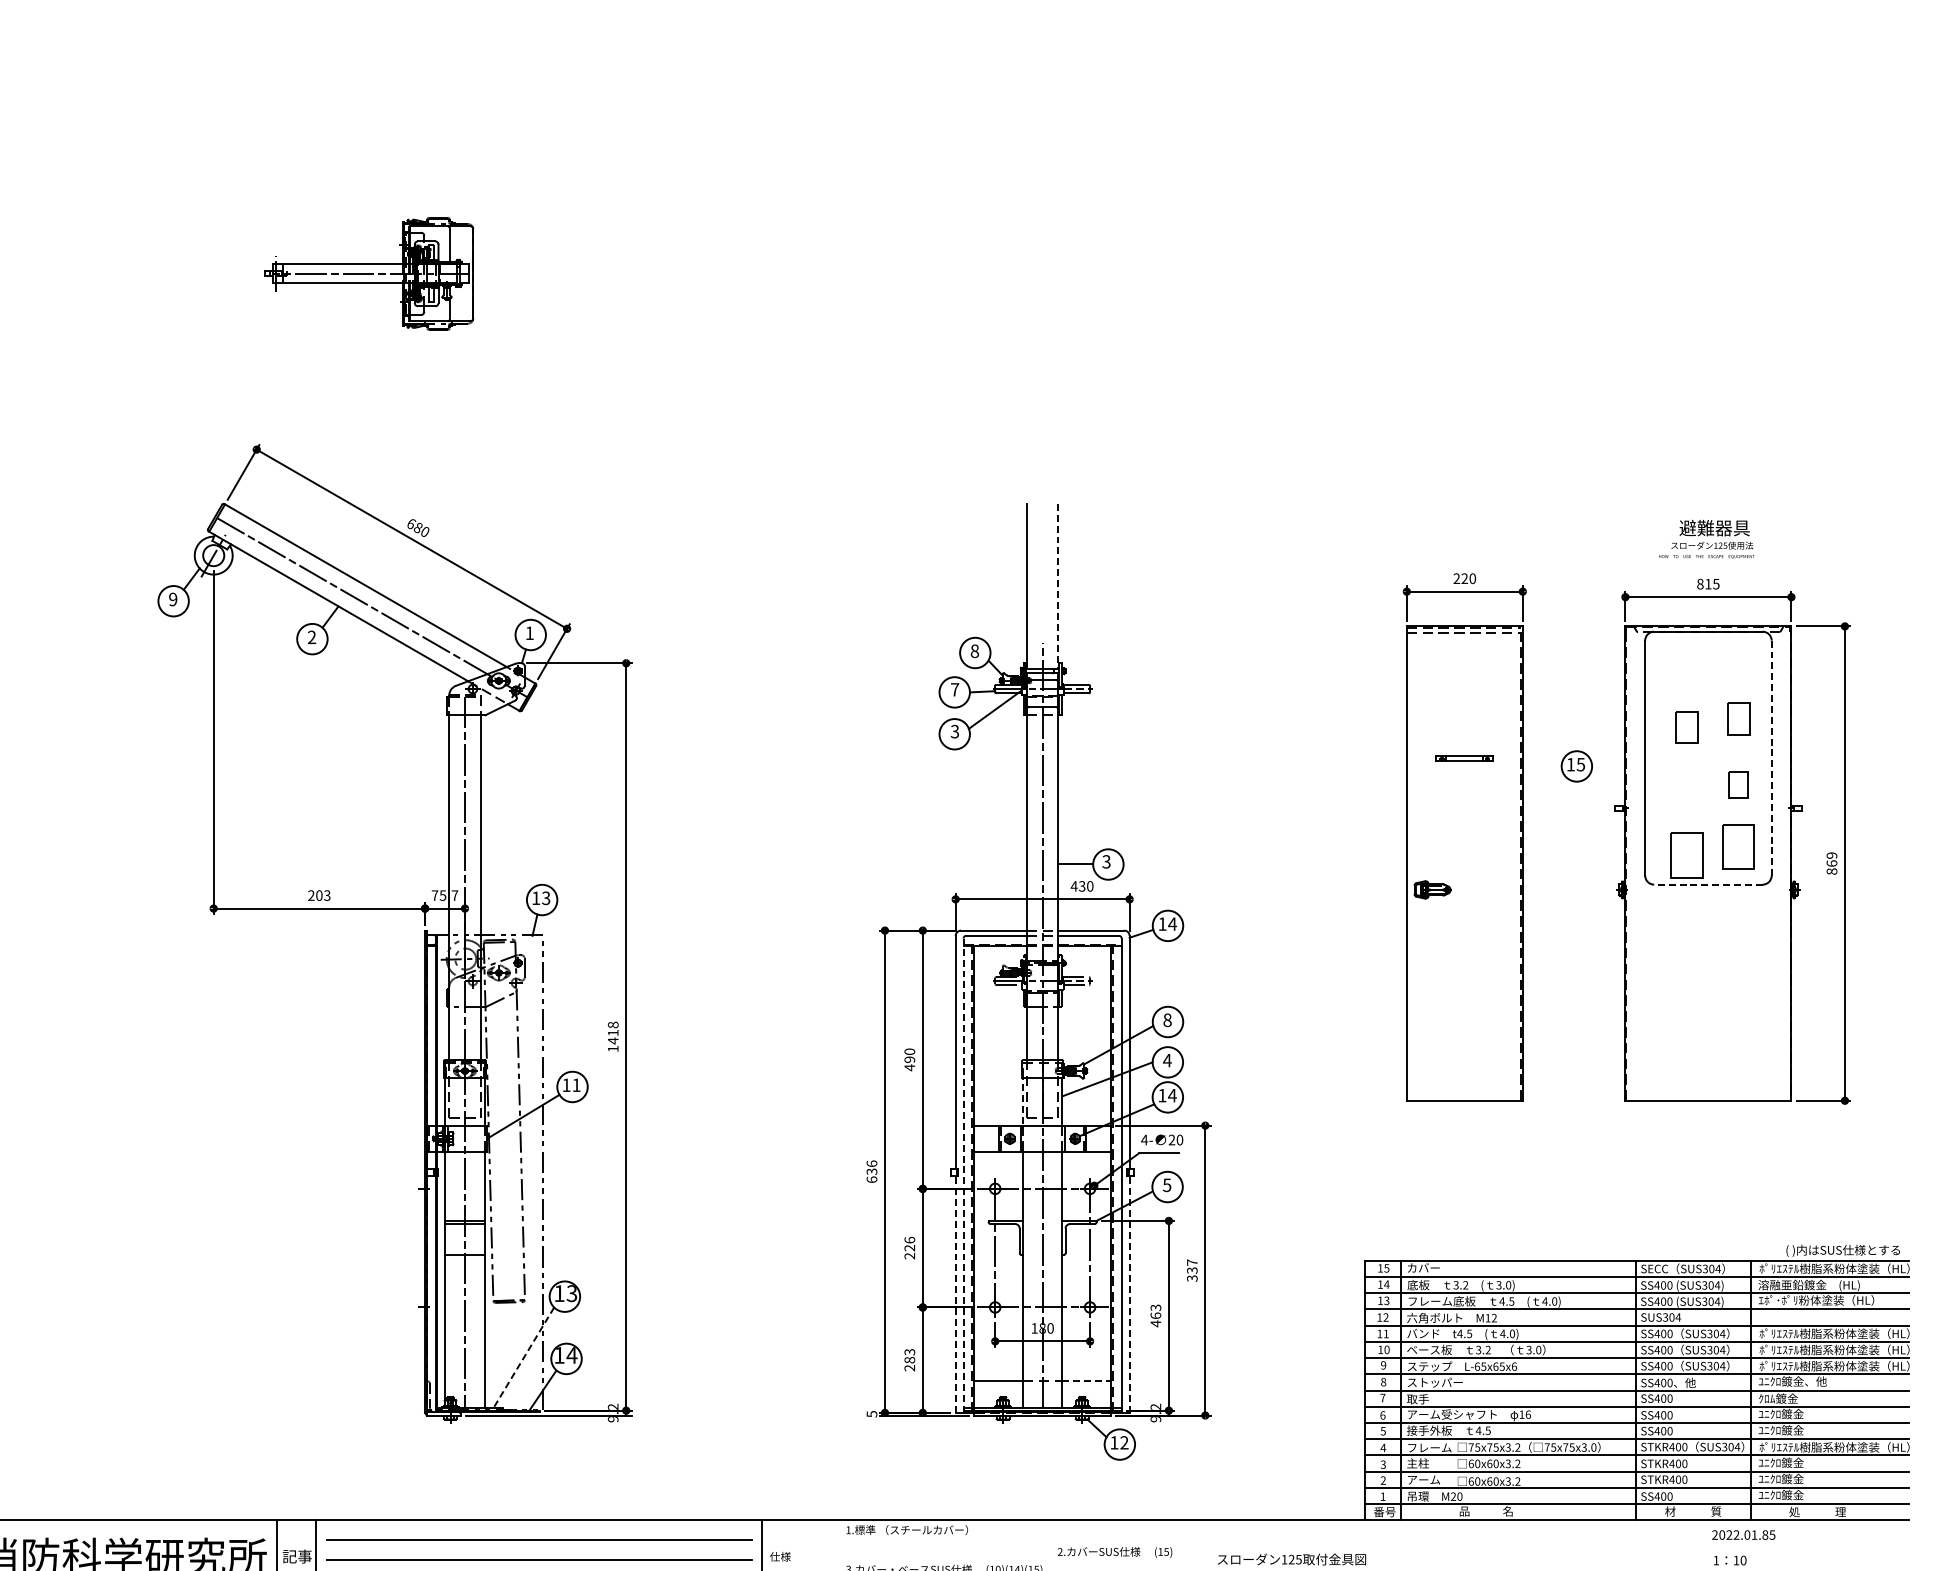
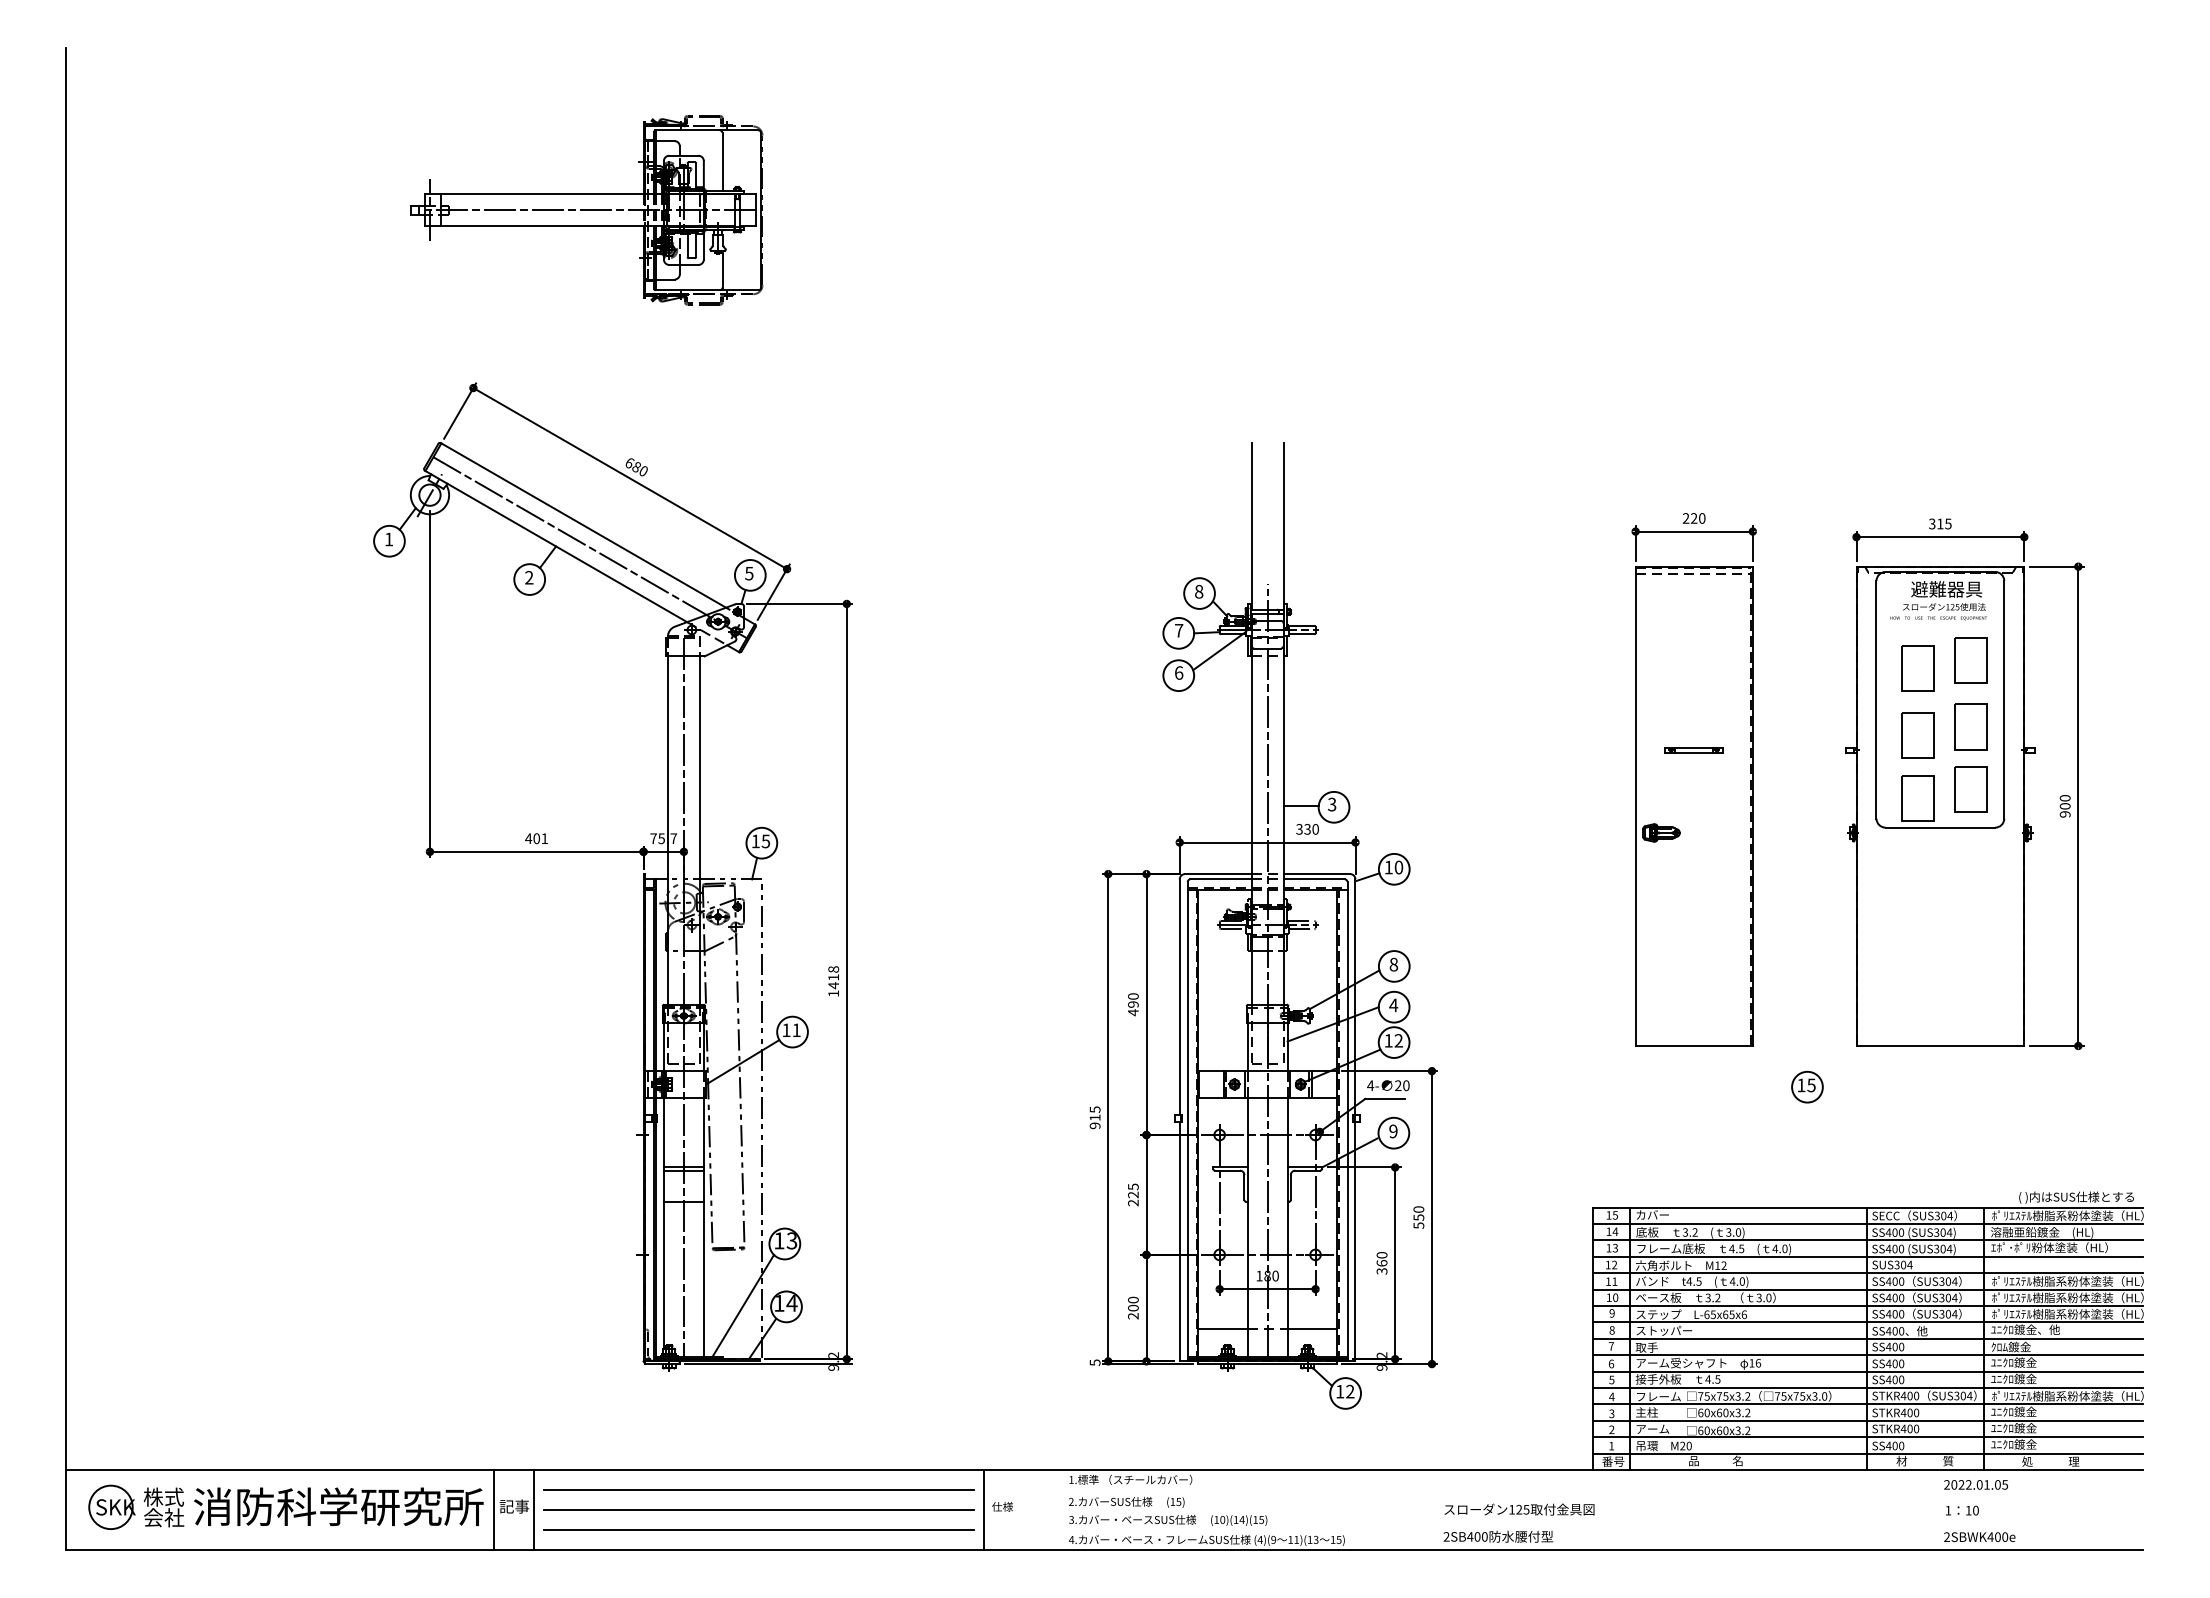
part: (368, 273) -> (586, 210), size x1.67
text: (1706, 539) -> (1938, 600), moved
text: (1700, 583) -> (1932, 523), 815 -> 315
line: (1058, 586) -> (1283, 526), dashed -> solid
text: (172, 599) -> (388, 539), 9 -> 1
text: (529, 633) -> (749, 573), 1 -> 5
part: (1738, 719) -> (1970, 660), size x1.43
part: (1685, 727) -> (1917, 668), size x1.43
text: (954, 731) -> (1178, 672), 3 -> 6
line: (1771, 757) -> (2004, 699), dashed -> solid
part: (1464, 758) -> (1693, 750), moved
part: (1576, 765) -> (1807, 1086), moved
part: (1738, 784) -> (1970, 726), size x1.67
part: (1685, 793) -> (1917, 735), added
text: (1831, 863) -> (2064, 806), 869 -> 900
line: (1708, 884) -> (1940, 827), dashed -> solid
text: (1074, 886) -> (1299, 829), 430 -> 330
text: (319, 895) -> (536, 838), 203 -> 401
text: (546, 897) -> (766, 840), 13 -> 15
text: (1172, 924) -> (1398, 867), 14 -> 10
text: (1172, 1095) -> (1398, 1040), 14 -> 12
line: (1022, 1101) -> (1247, 1046), dashed -> solid
text: (871, 1171) -> (1094, 1117), 636 -> 915
line: (963, 1175) -> (1187, 1121), dashed -> solid
text: (1167, 1185) -> (1393, 1131), 5 -> 9
text: (909, 1239) -> (1133, 1186), 226 -> 225
text: (1191, 1270) -> (1418, 1217), 337 -> 550
line: (955, 1294) -> (1179, 1241), dashed -> solid
line: (1129, 1294) -> (1355, 1241), dashed -> solid
text: (1155, 1315) -> (1381, 1263), 463 -> 360
text: (909, 1355) -> (1133, 1303), 283 -> 200
line: (523, 1358) -> (743, 1306), dashed -> solid
line: (1087, 1381) -> (1312, 1329), dashed -> solid
text: (1764, 1534) -> (1997, 1484), 2022.01.85 -> 2022.01.05
text: (1114, 1551) -> (1126, 1501), moved

